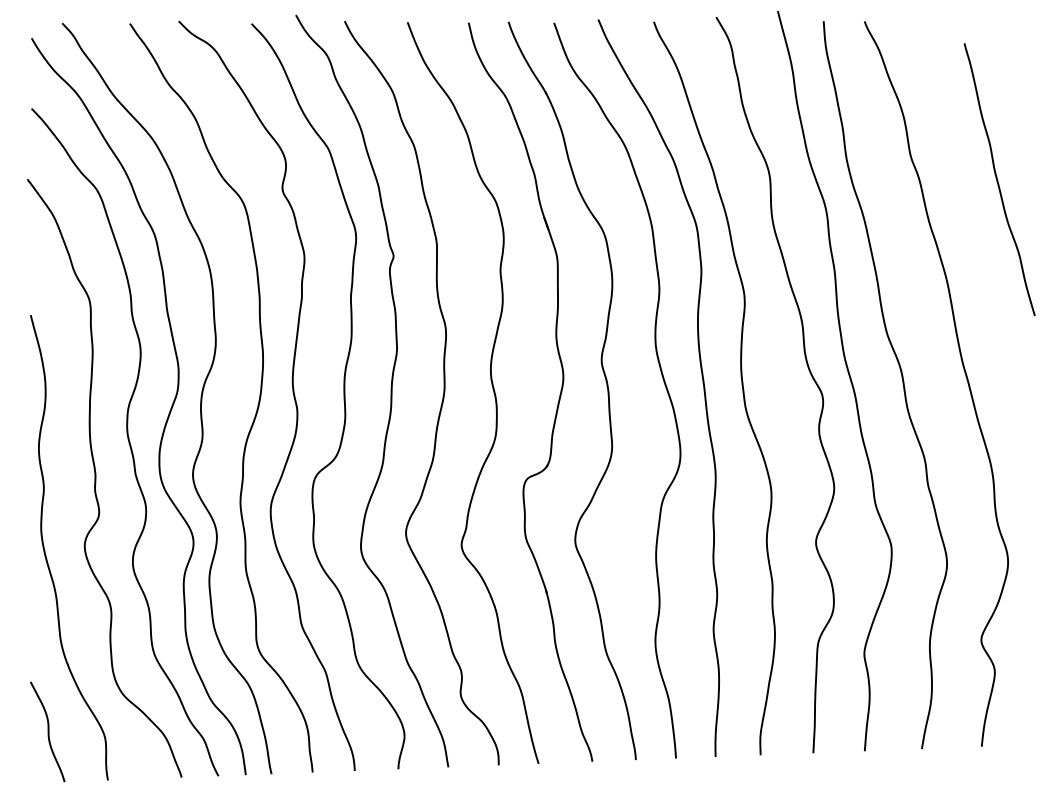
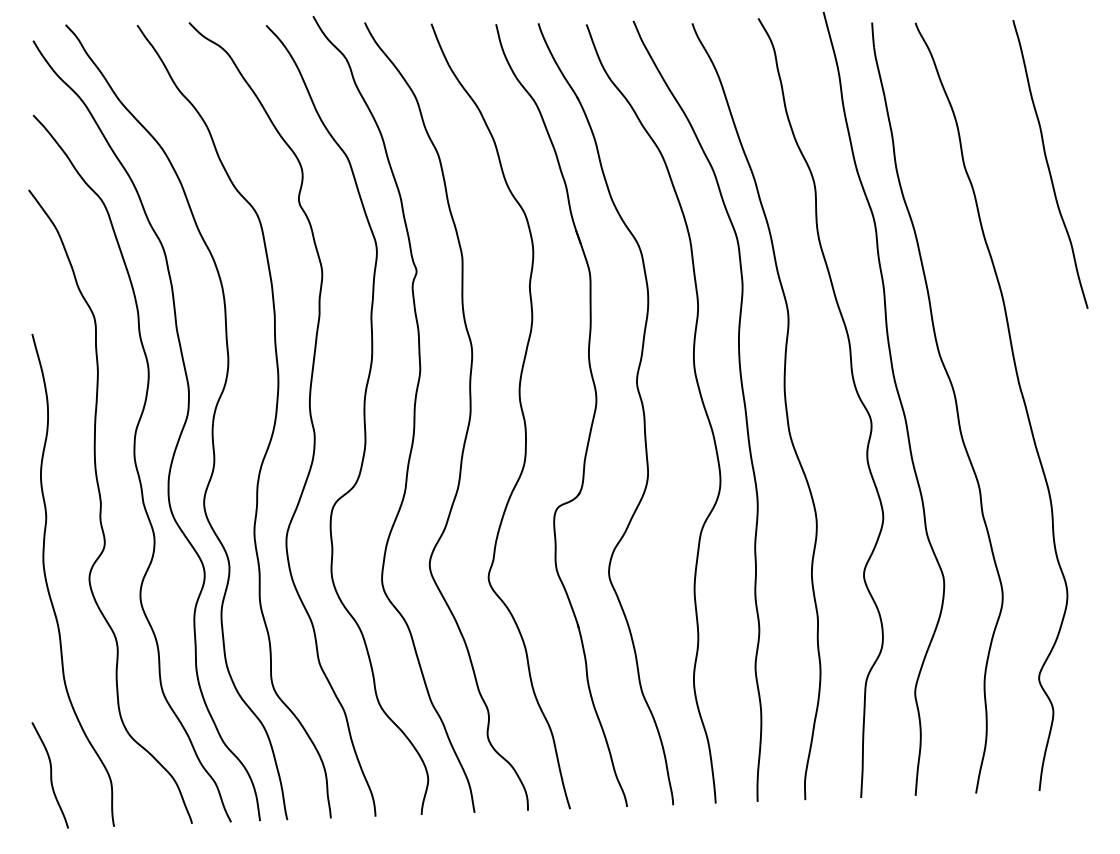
curve: (997, 179) -> (1048, 164), moved

